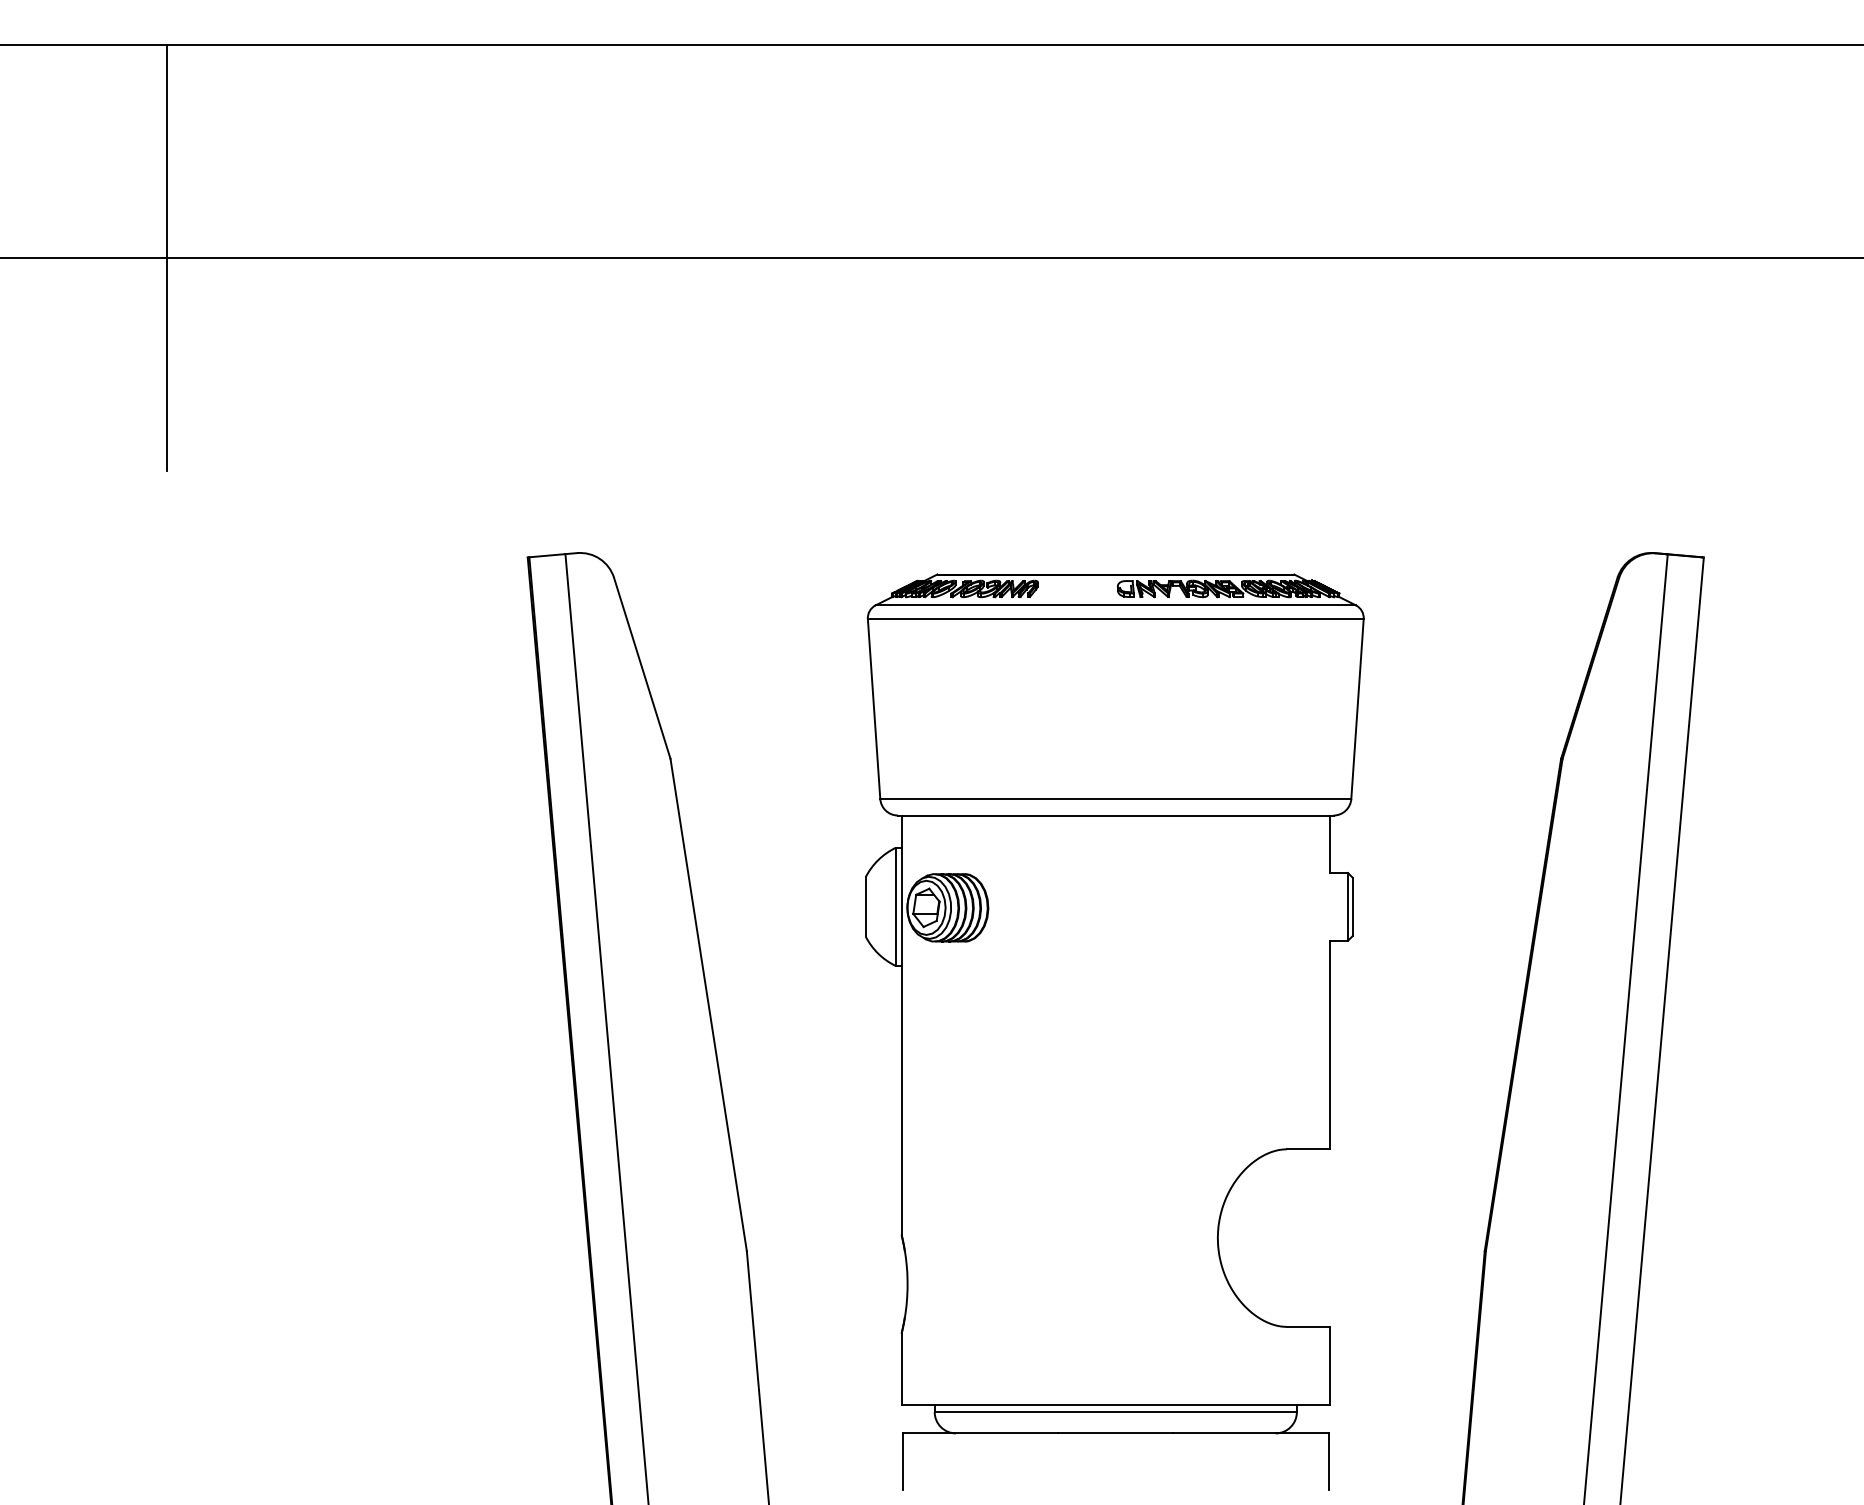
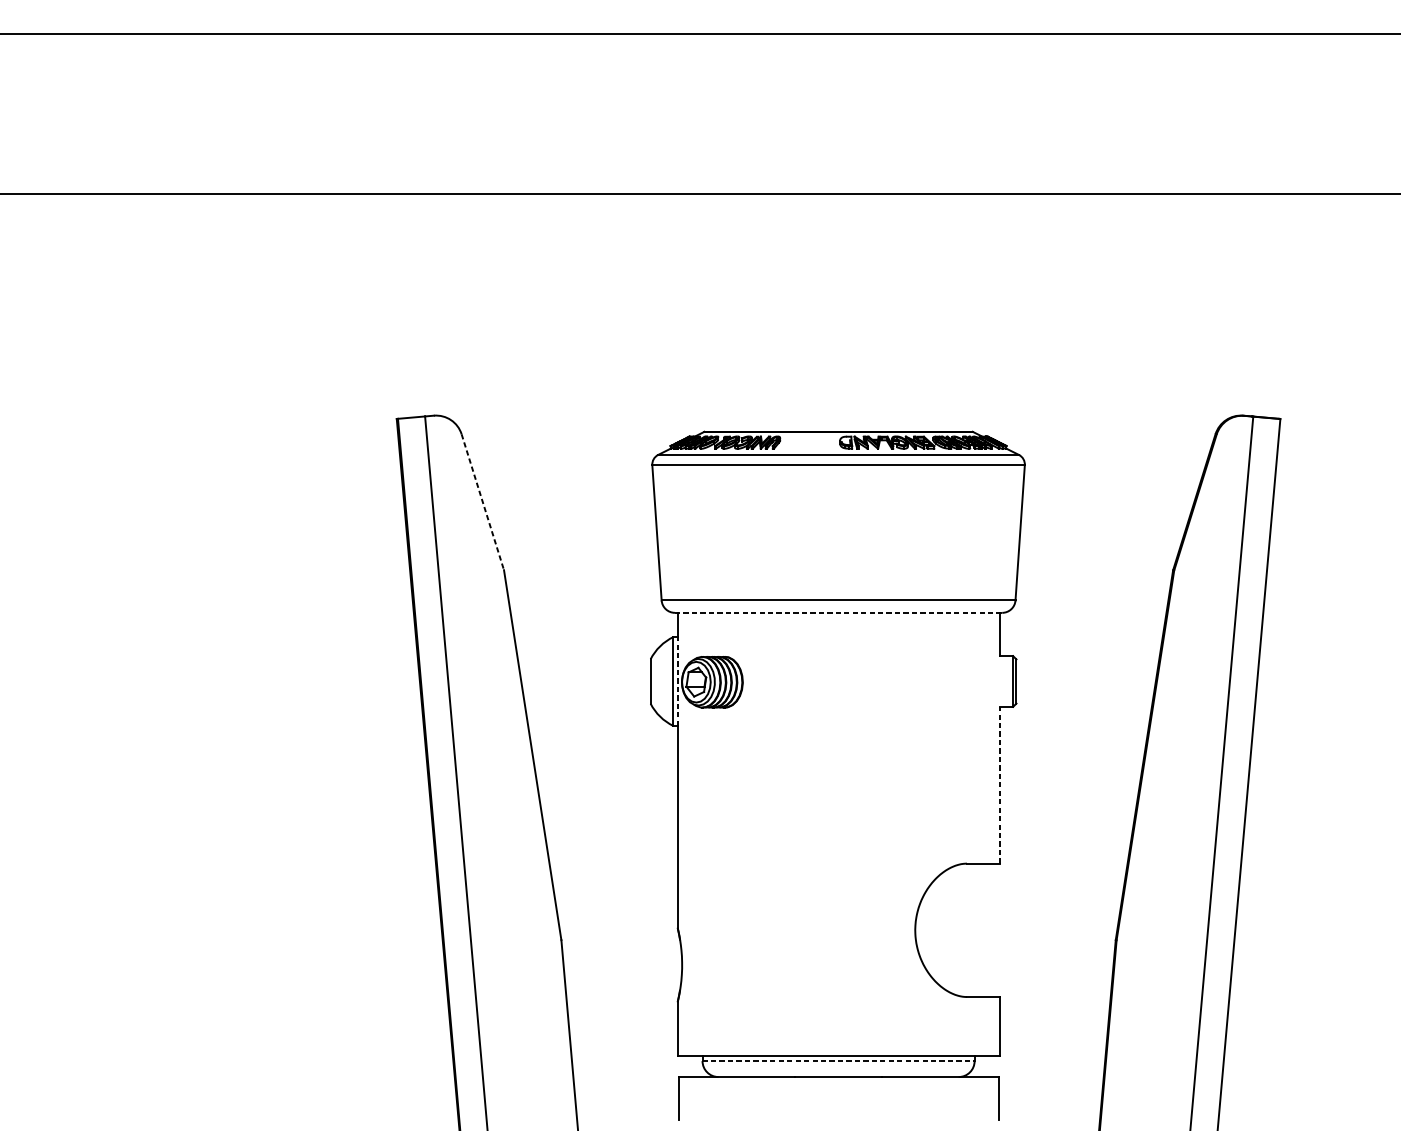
line: (166, 258) -> (125, 194), removed
line: (642, 668) -> (482, 502), solid -> dashed
line: (1115, 815) -> (838, 612), solid -> dashed
line: (901, 906) -> (677, 681), solid -> dashed
line: (1330, 1044) -> (999, 784), solid -> dashed
line: (1116, 1412) -> (839, 1061), solid -> dashed

